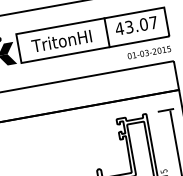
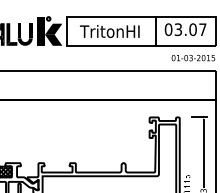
text: (119, 28) -> (168, 29), 43.07 -> 03.07

